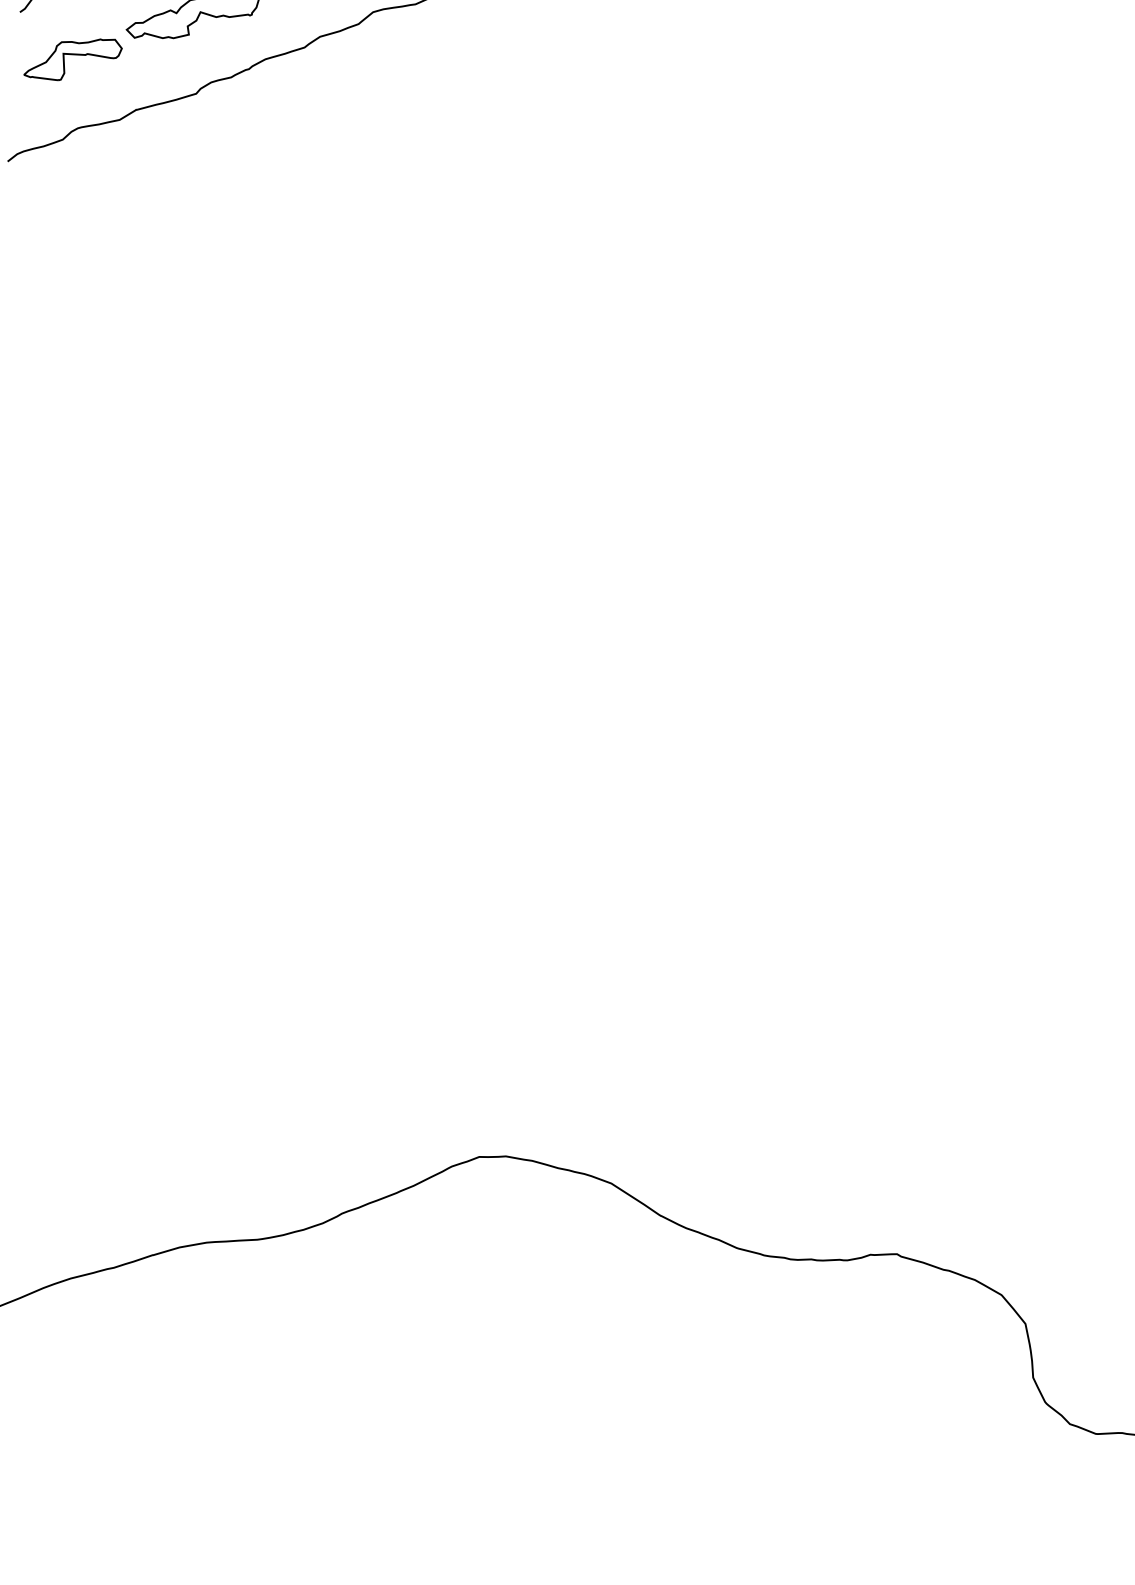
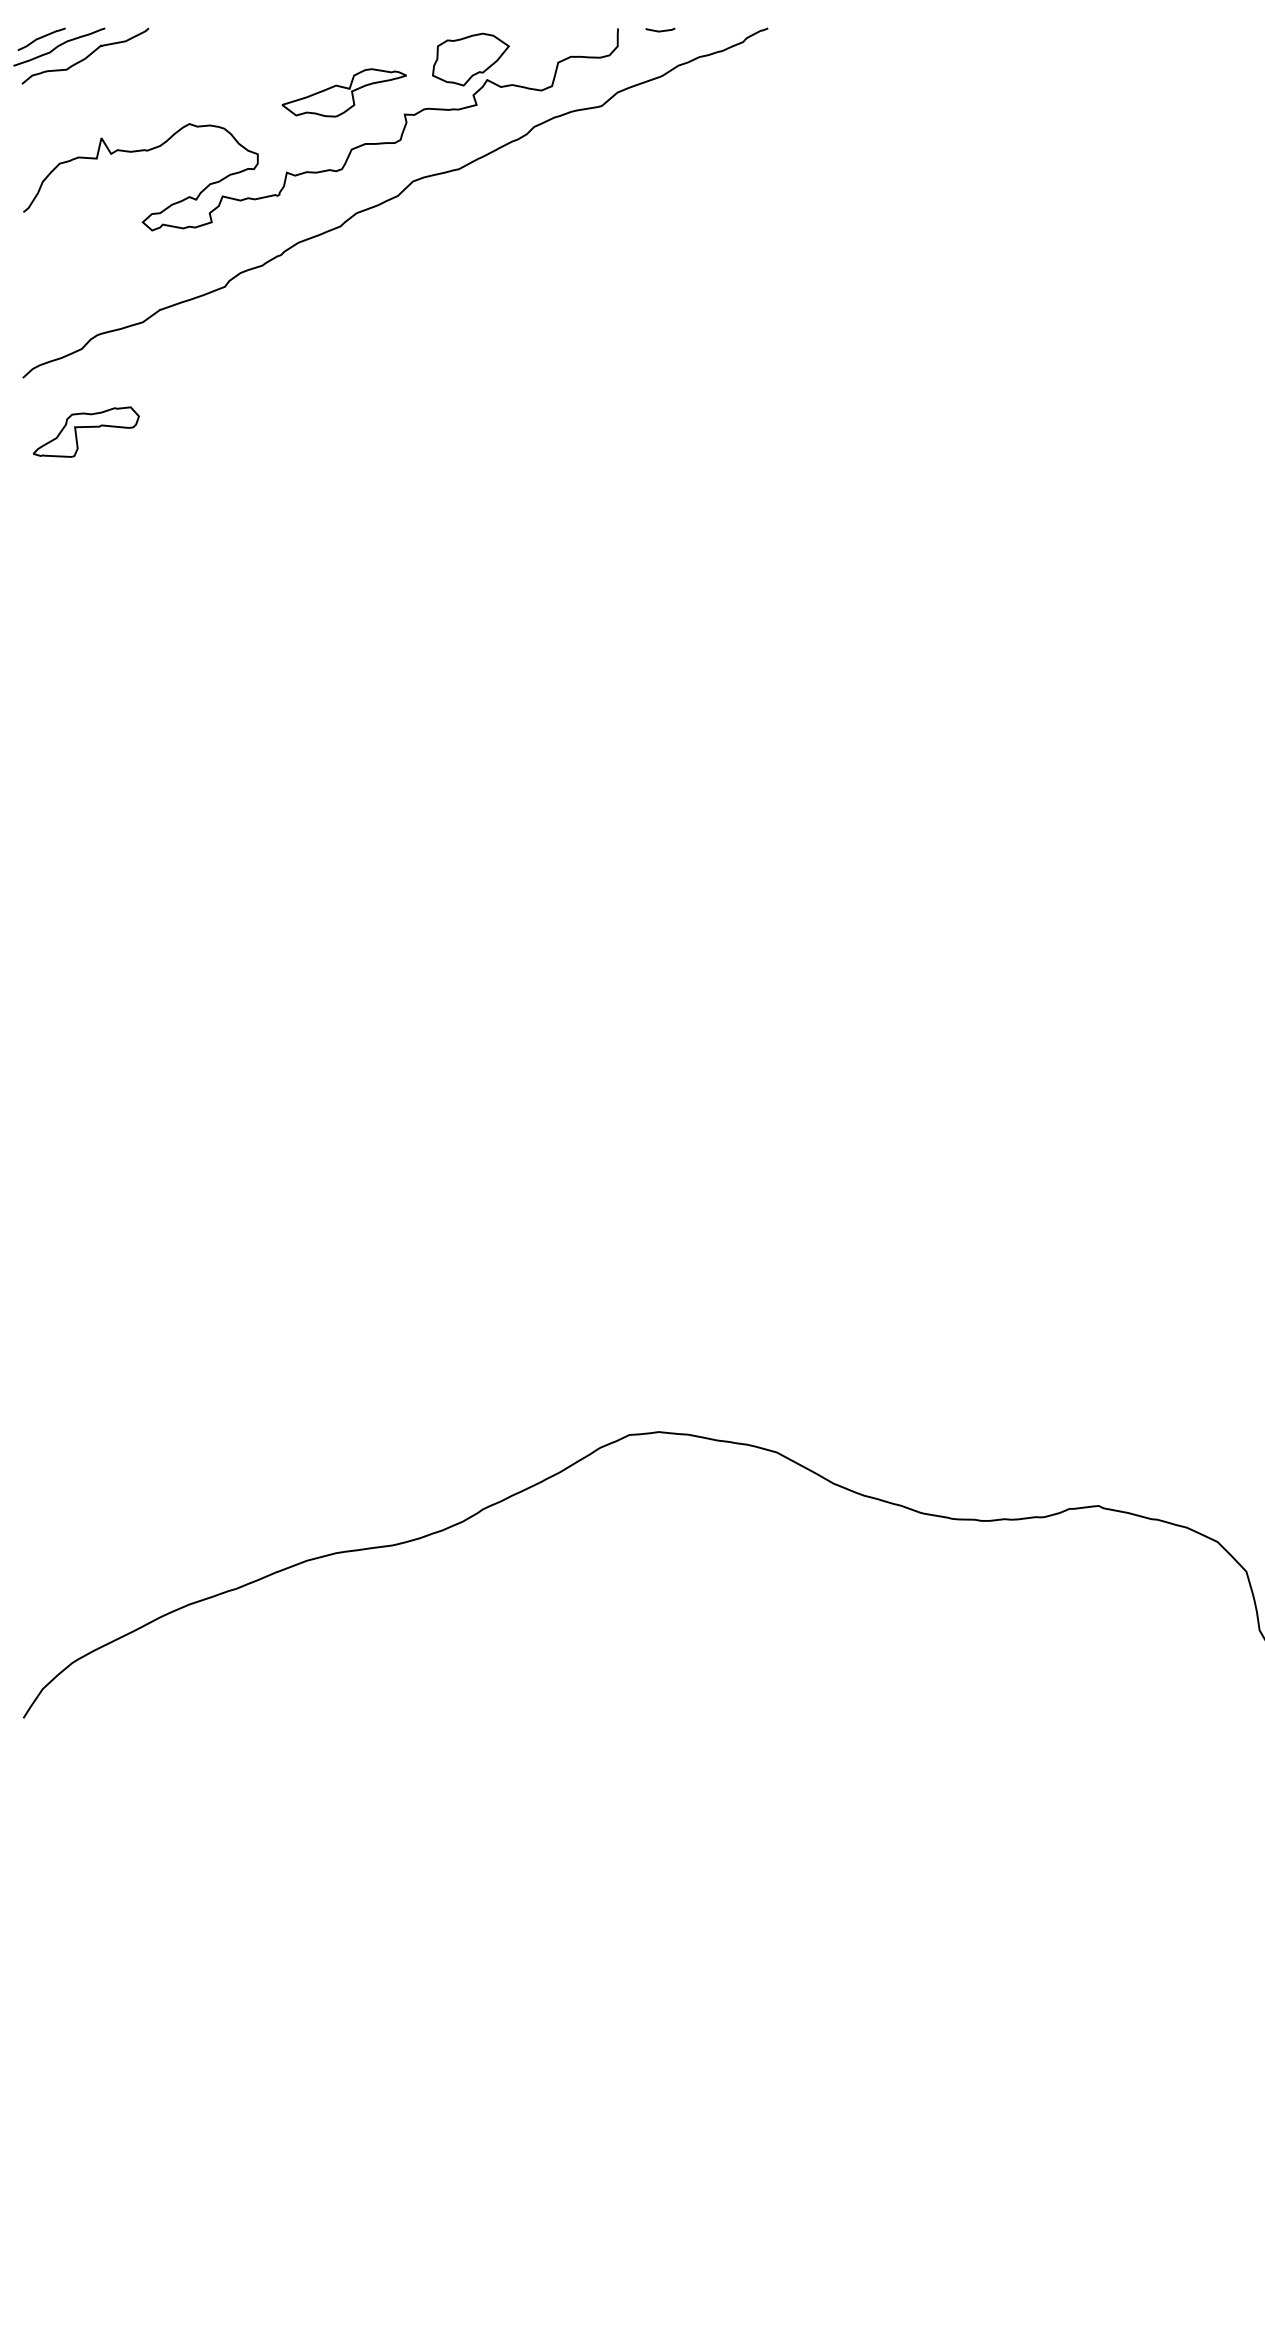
part: (72, 58) -> (85, 431), moved

